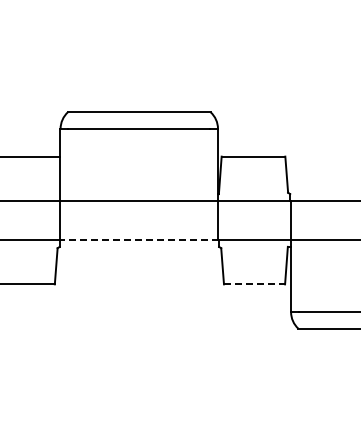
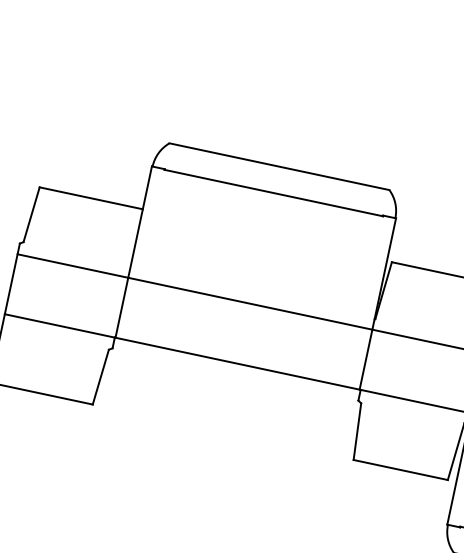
line: (139, 239) -> (238, 363), dashed -> solid
line: (254, 284) -> (400, 470), dashed -> solid

